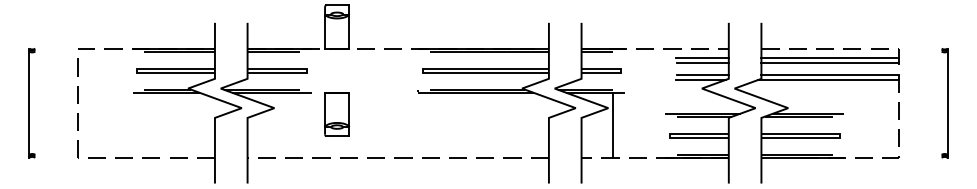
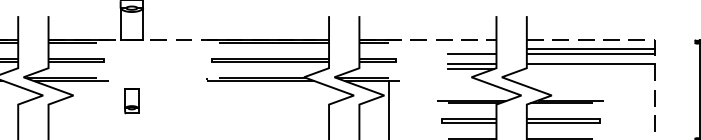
line: (701, 58) -> (471, 49), removed
line: (828, 79) -> (589, 68), removed
part: (336, 114) -> (131, 101), size x0.6

